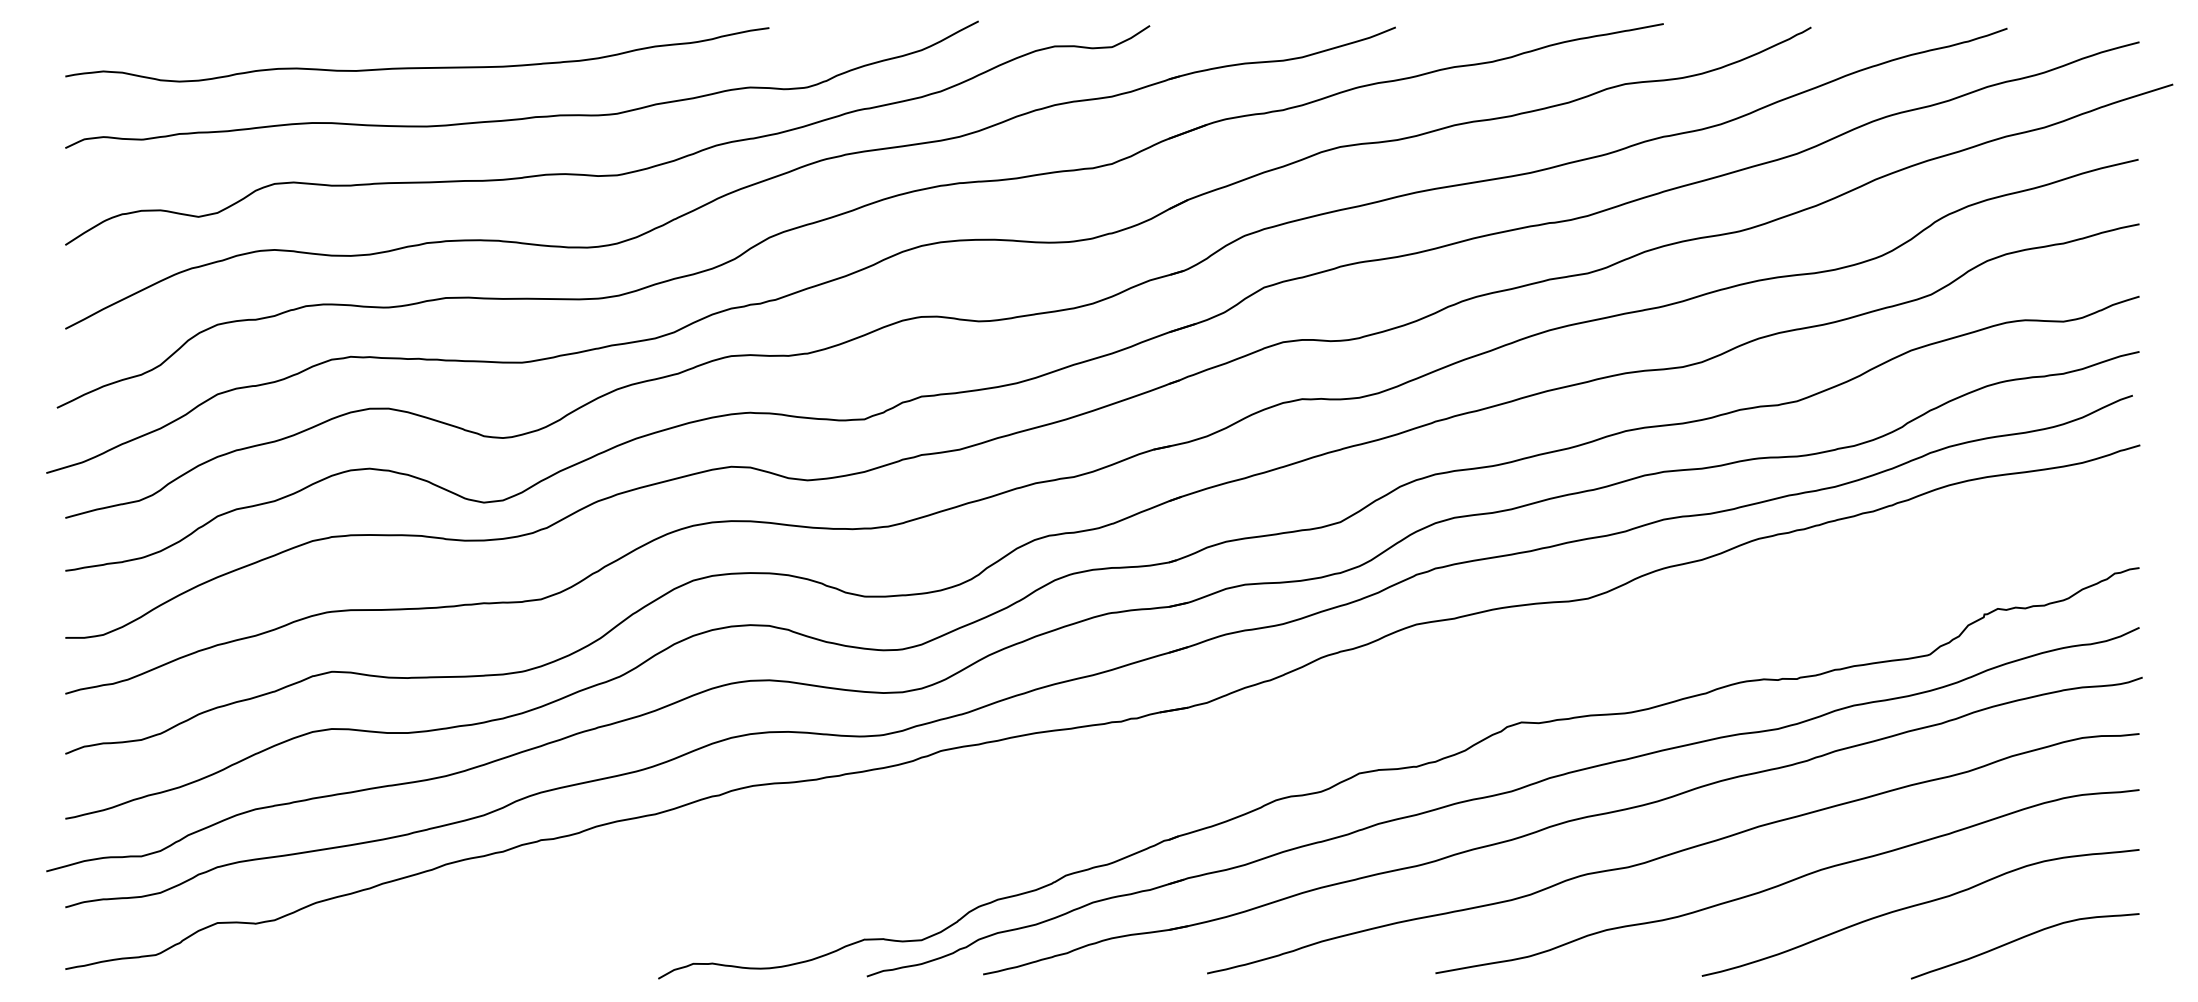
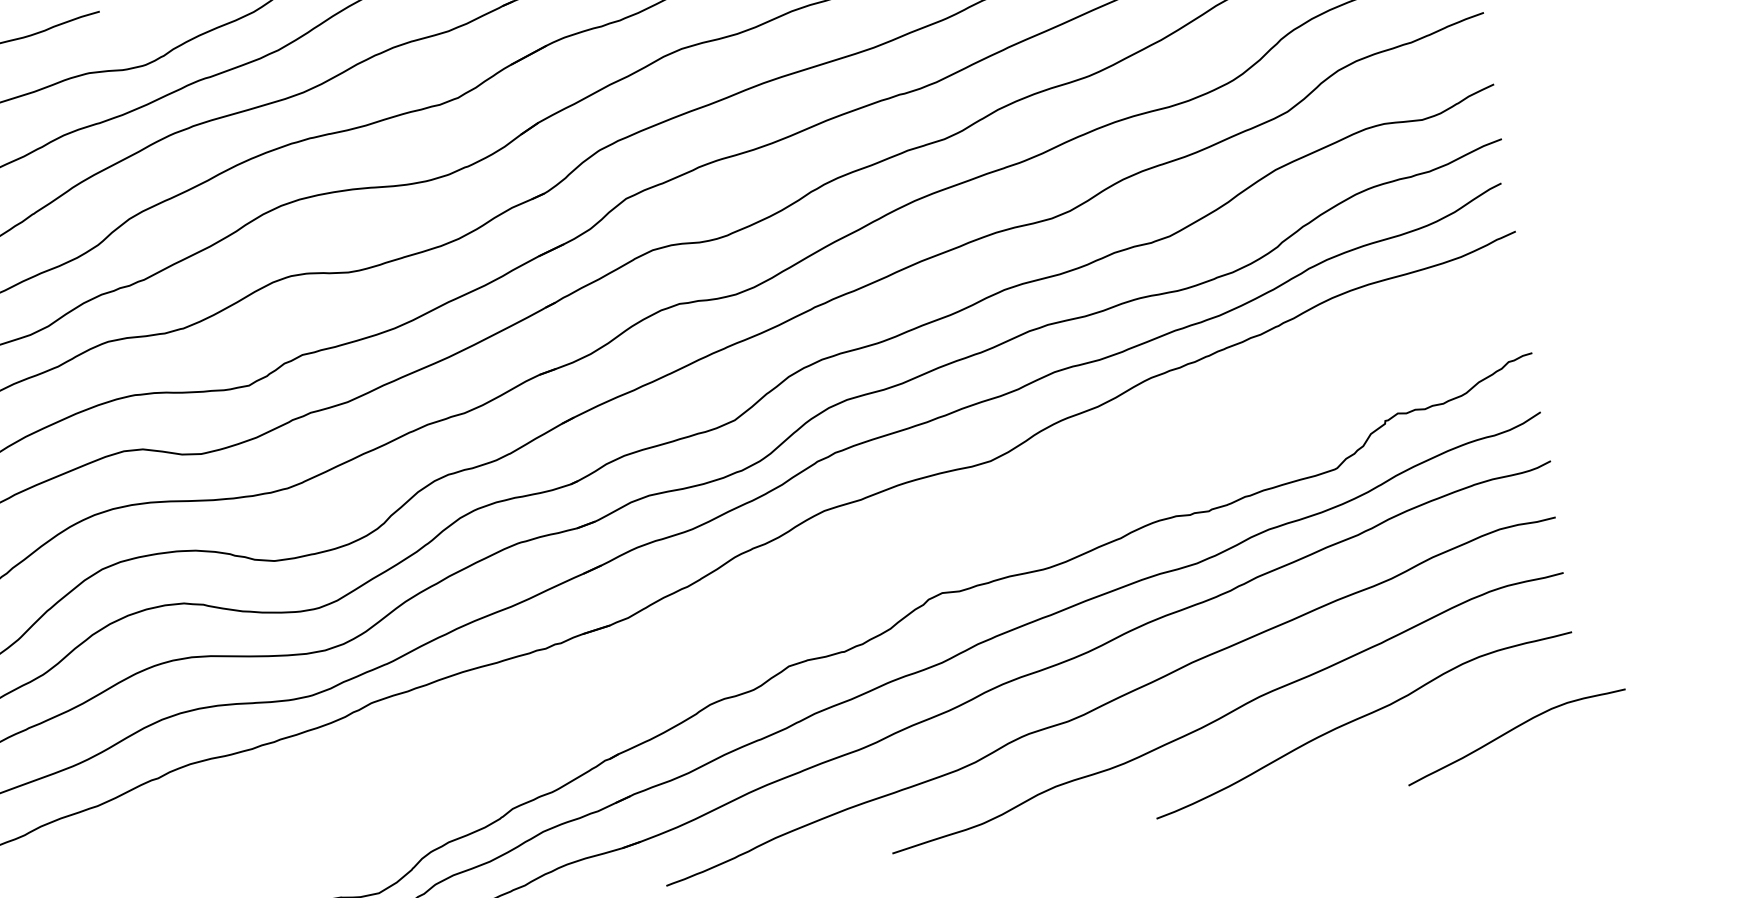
curve: (2023, 938) -> (1514, 729), moved

